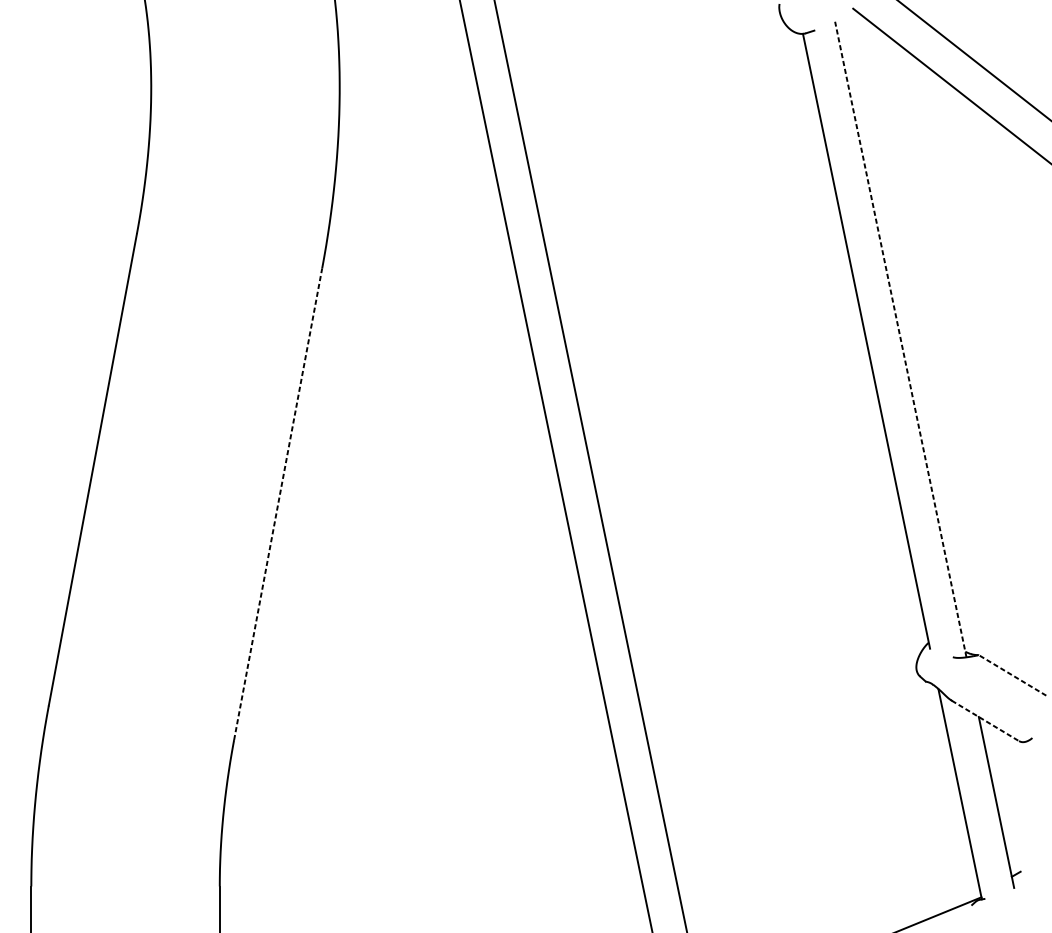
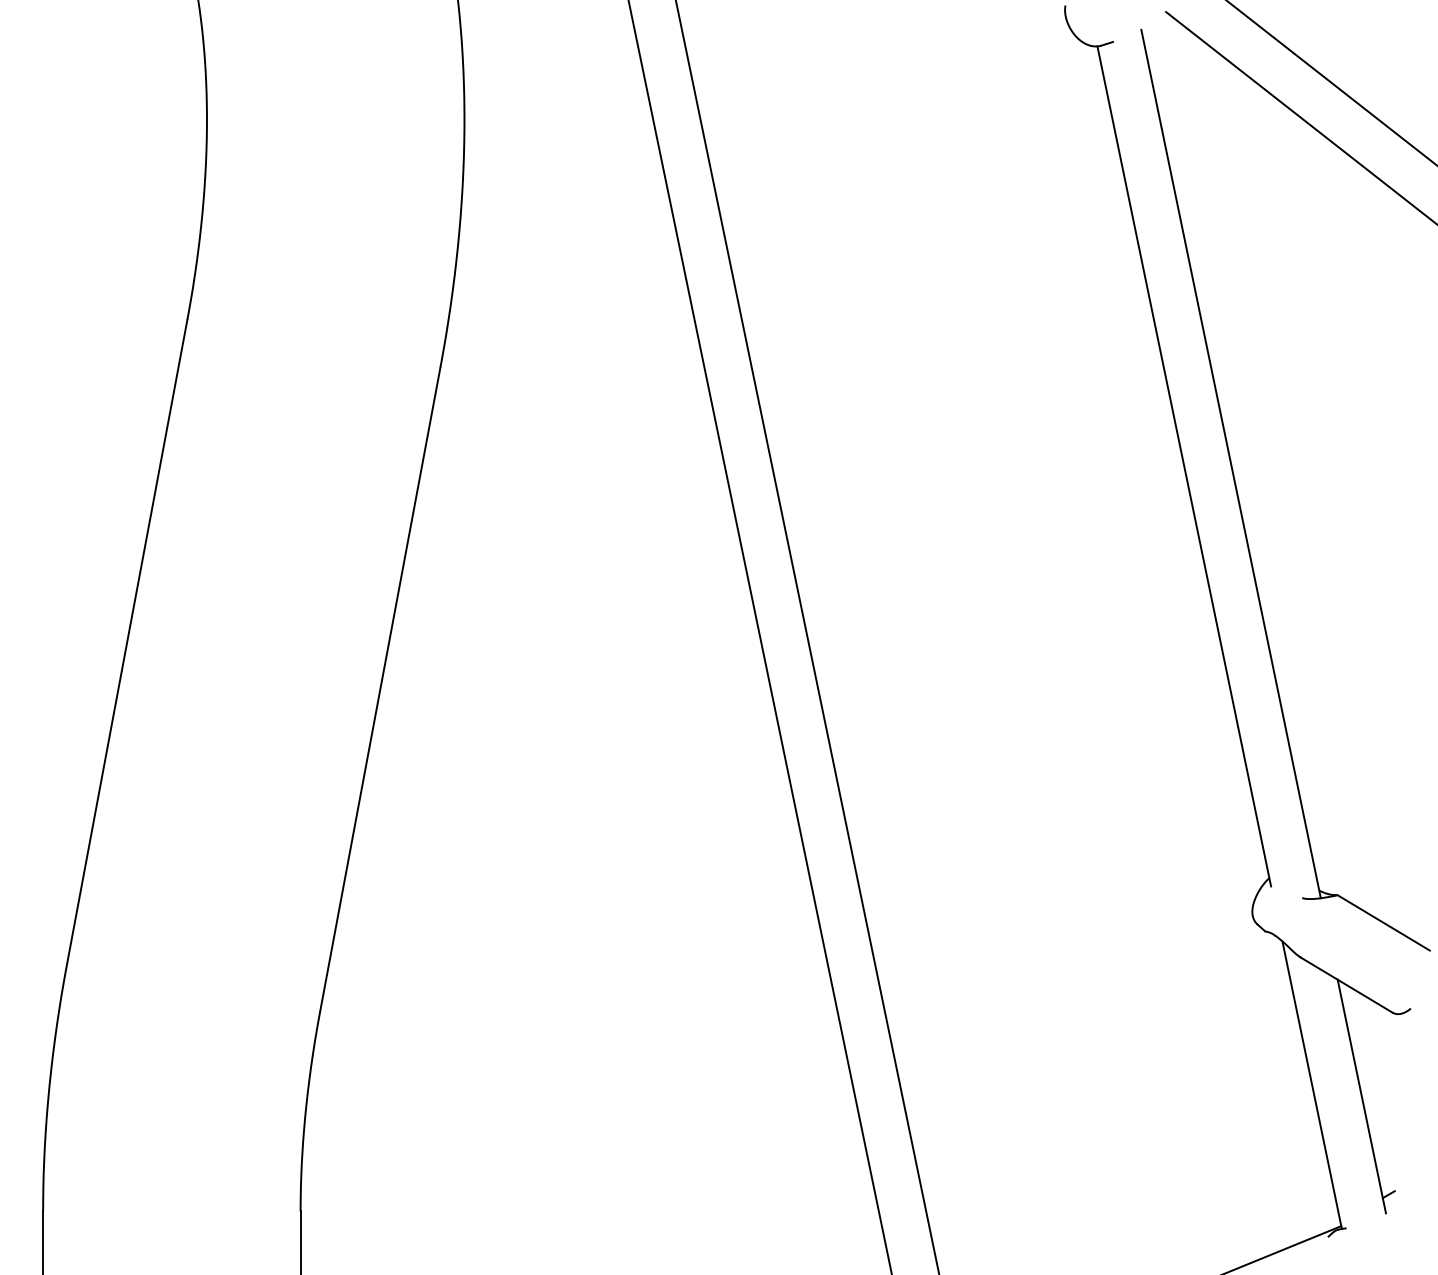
line: (901, 339) -> (1231, 463), dashed -> solid
line: (278, 504) -> (380, 689), dashed -> solid
line: (1012, 675) -> (1383, 923), dashed -> solid
line: (985, 721) -> (1346, 985), dashed -> solid

